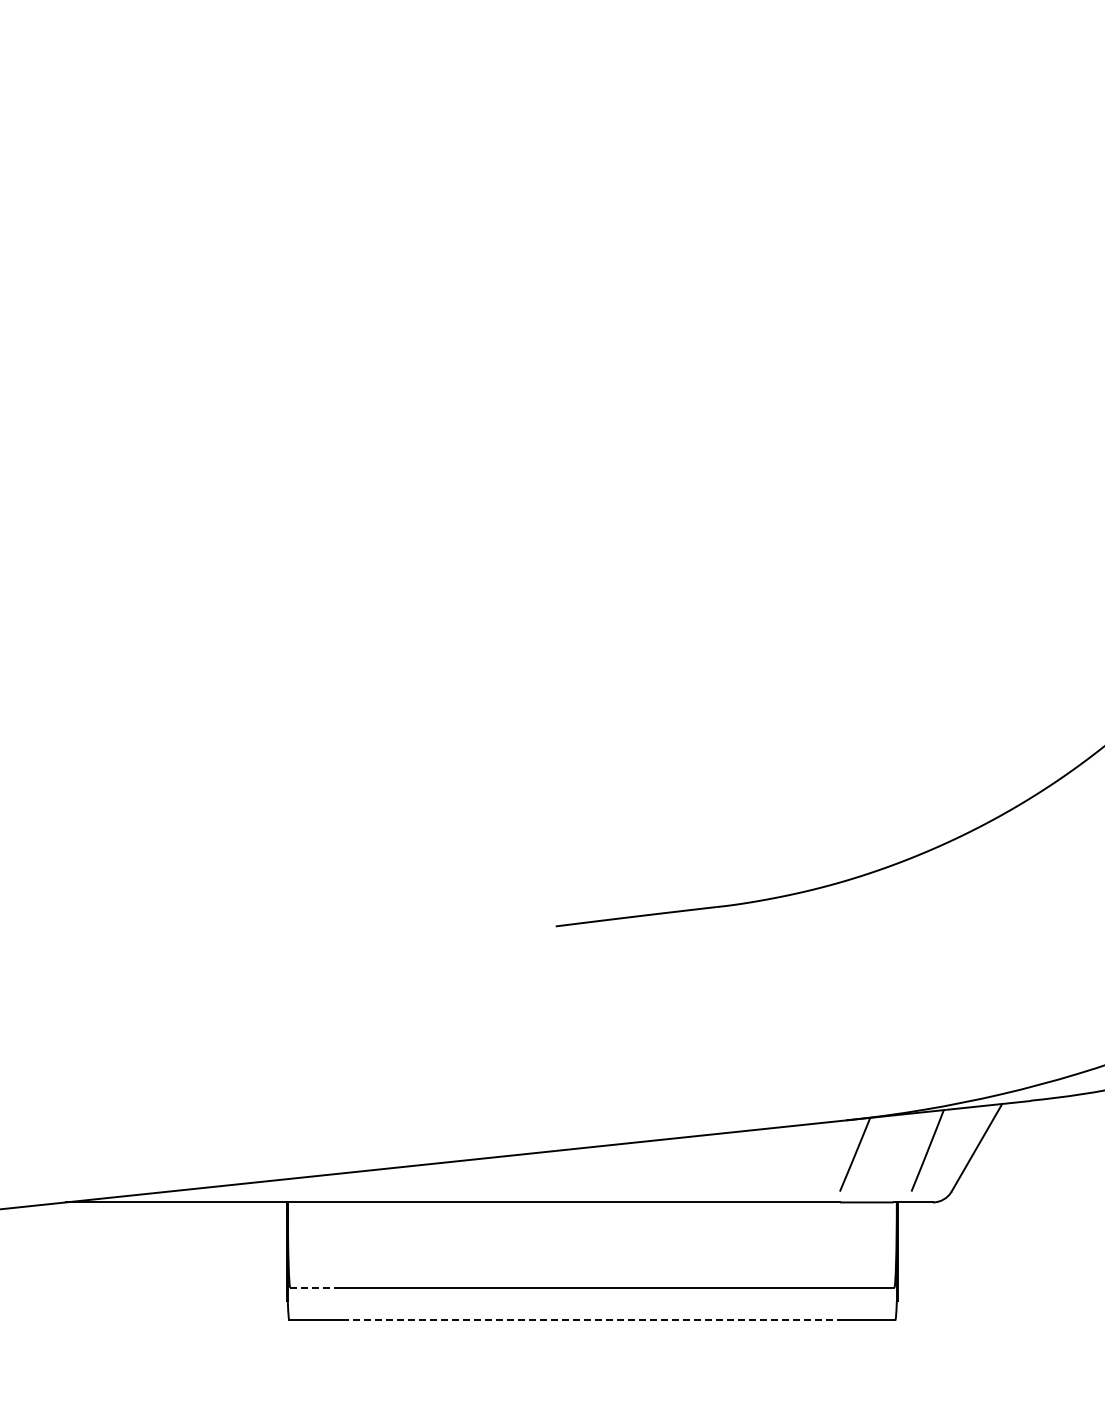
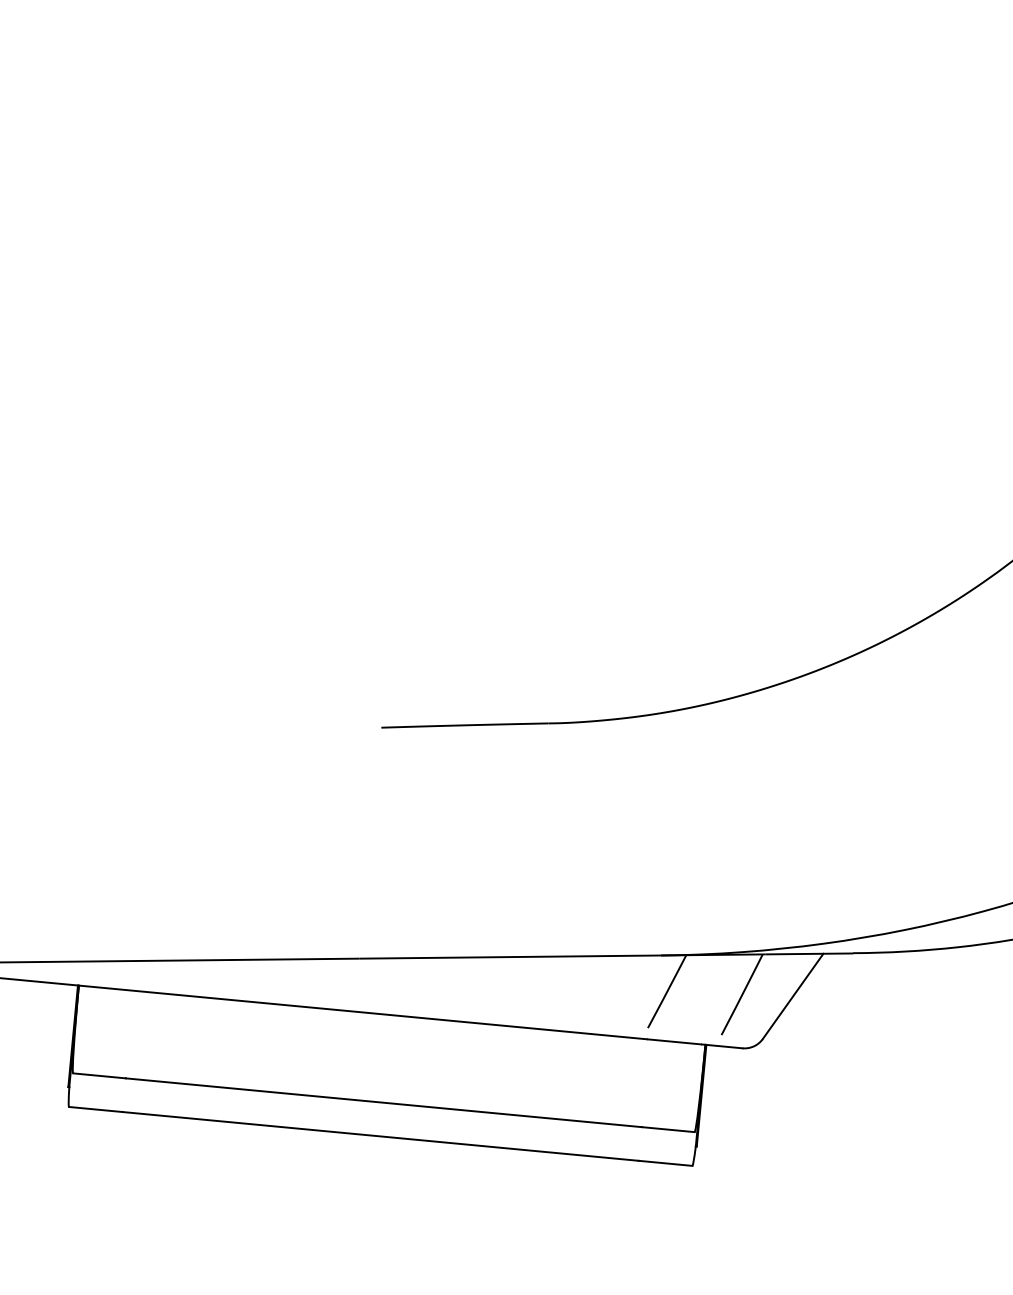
line: (315, 1287) -> (99, 1075), dashed -> solid
line: (592, 1320) -> (380, 1136), dashed -> solid

